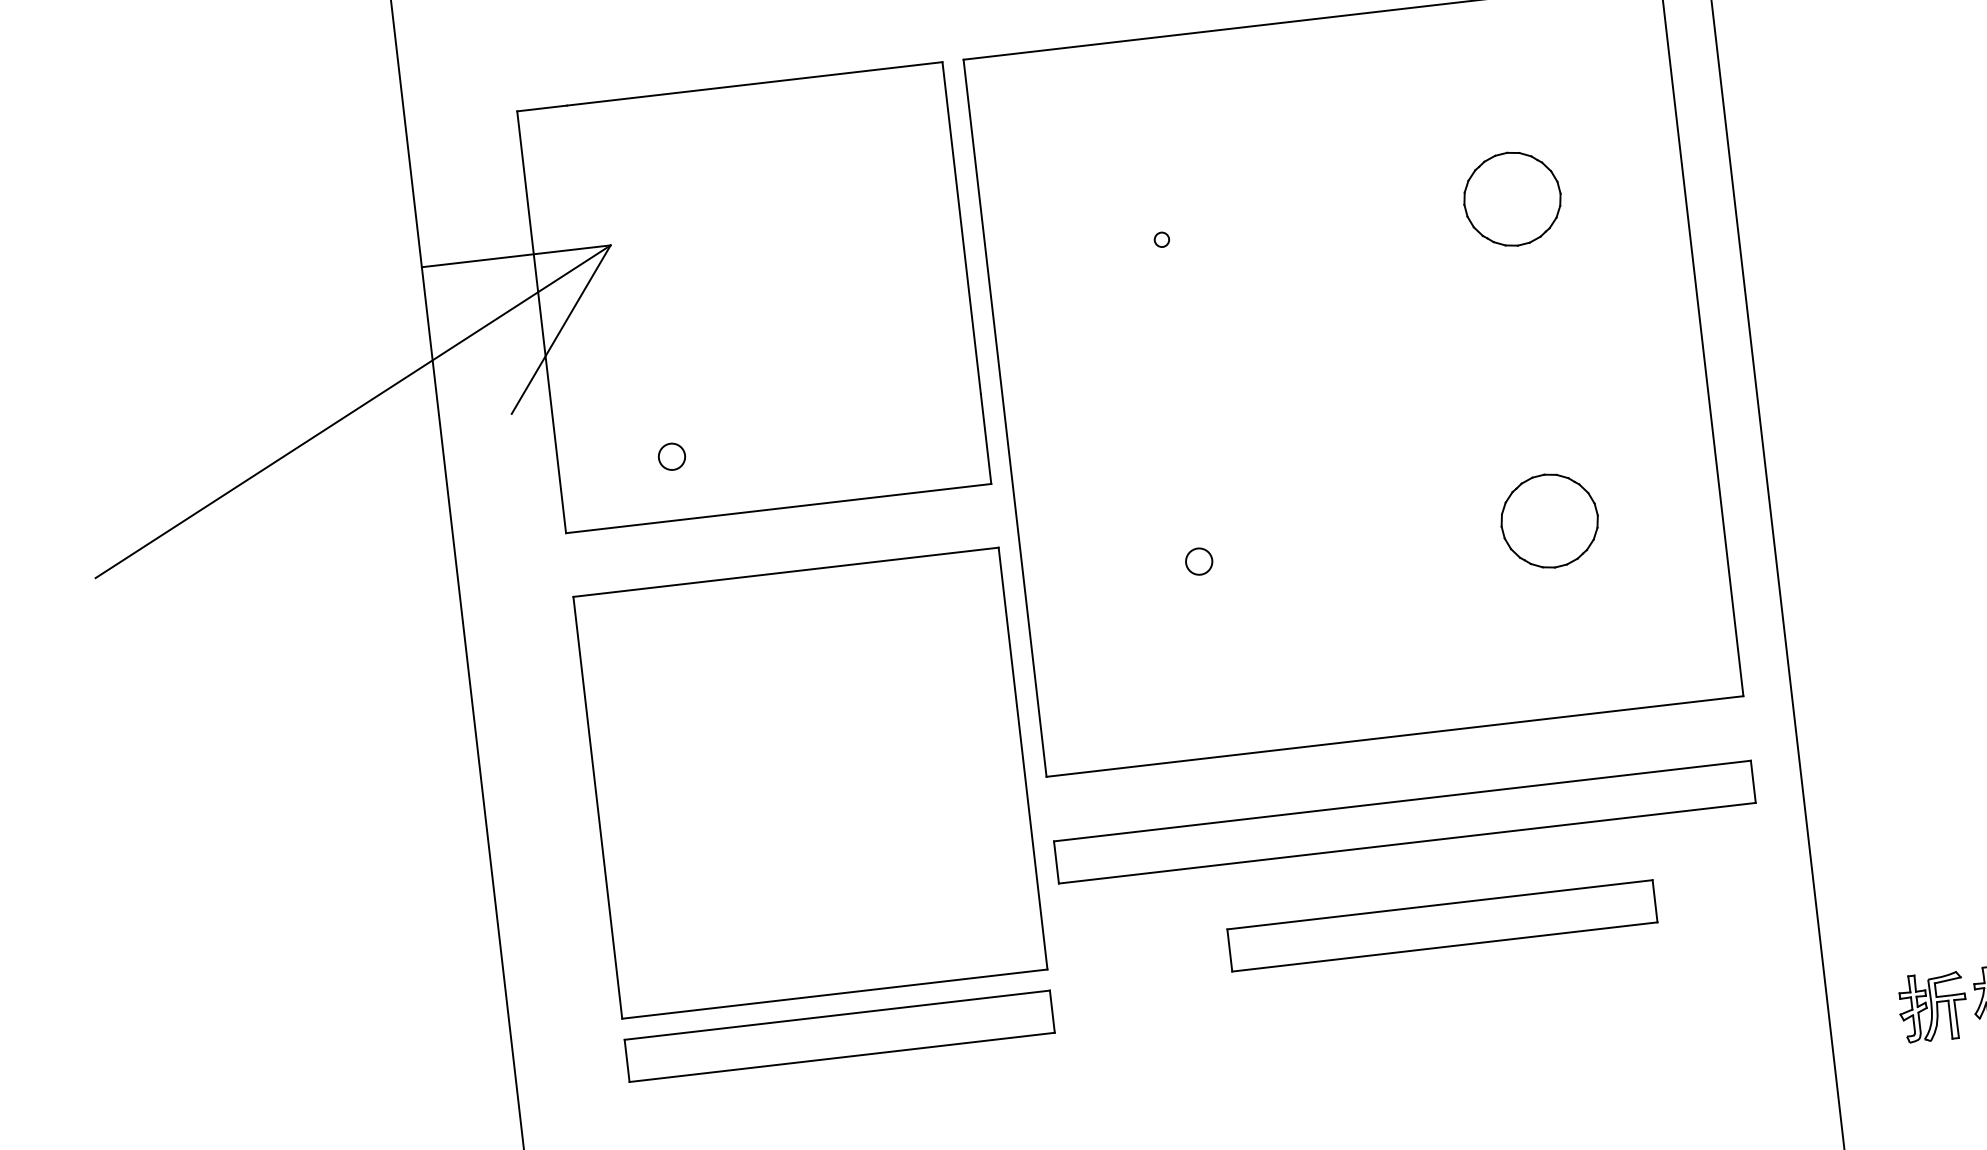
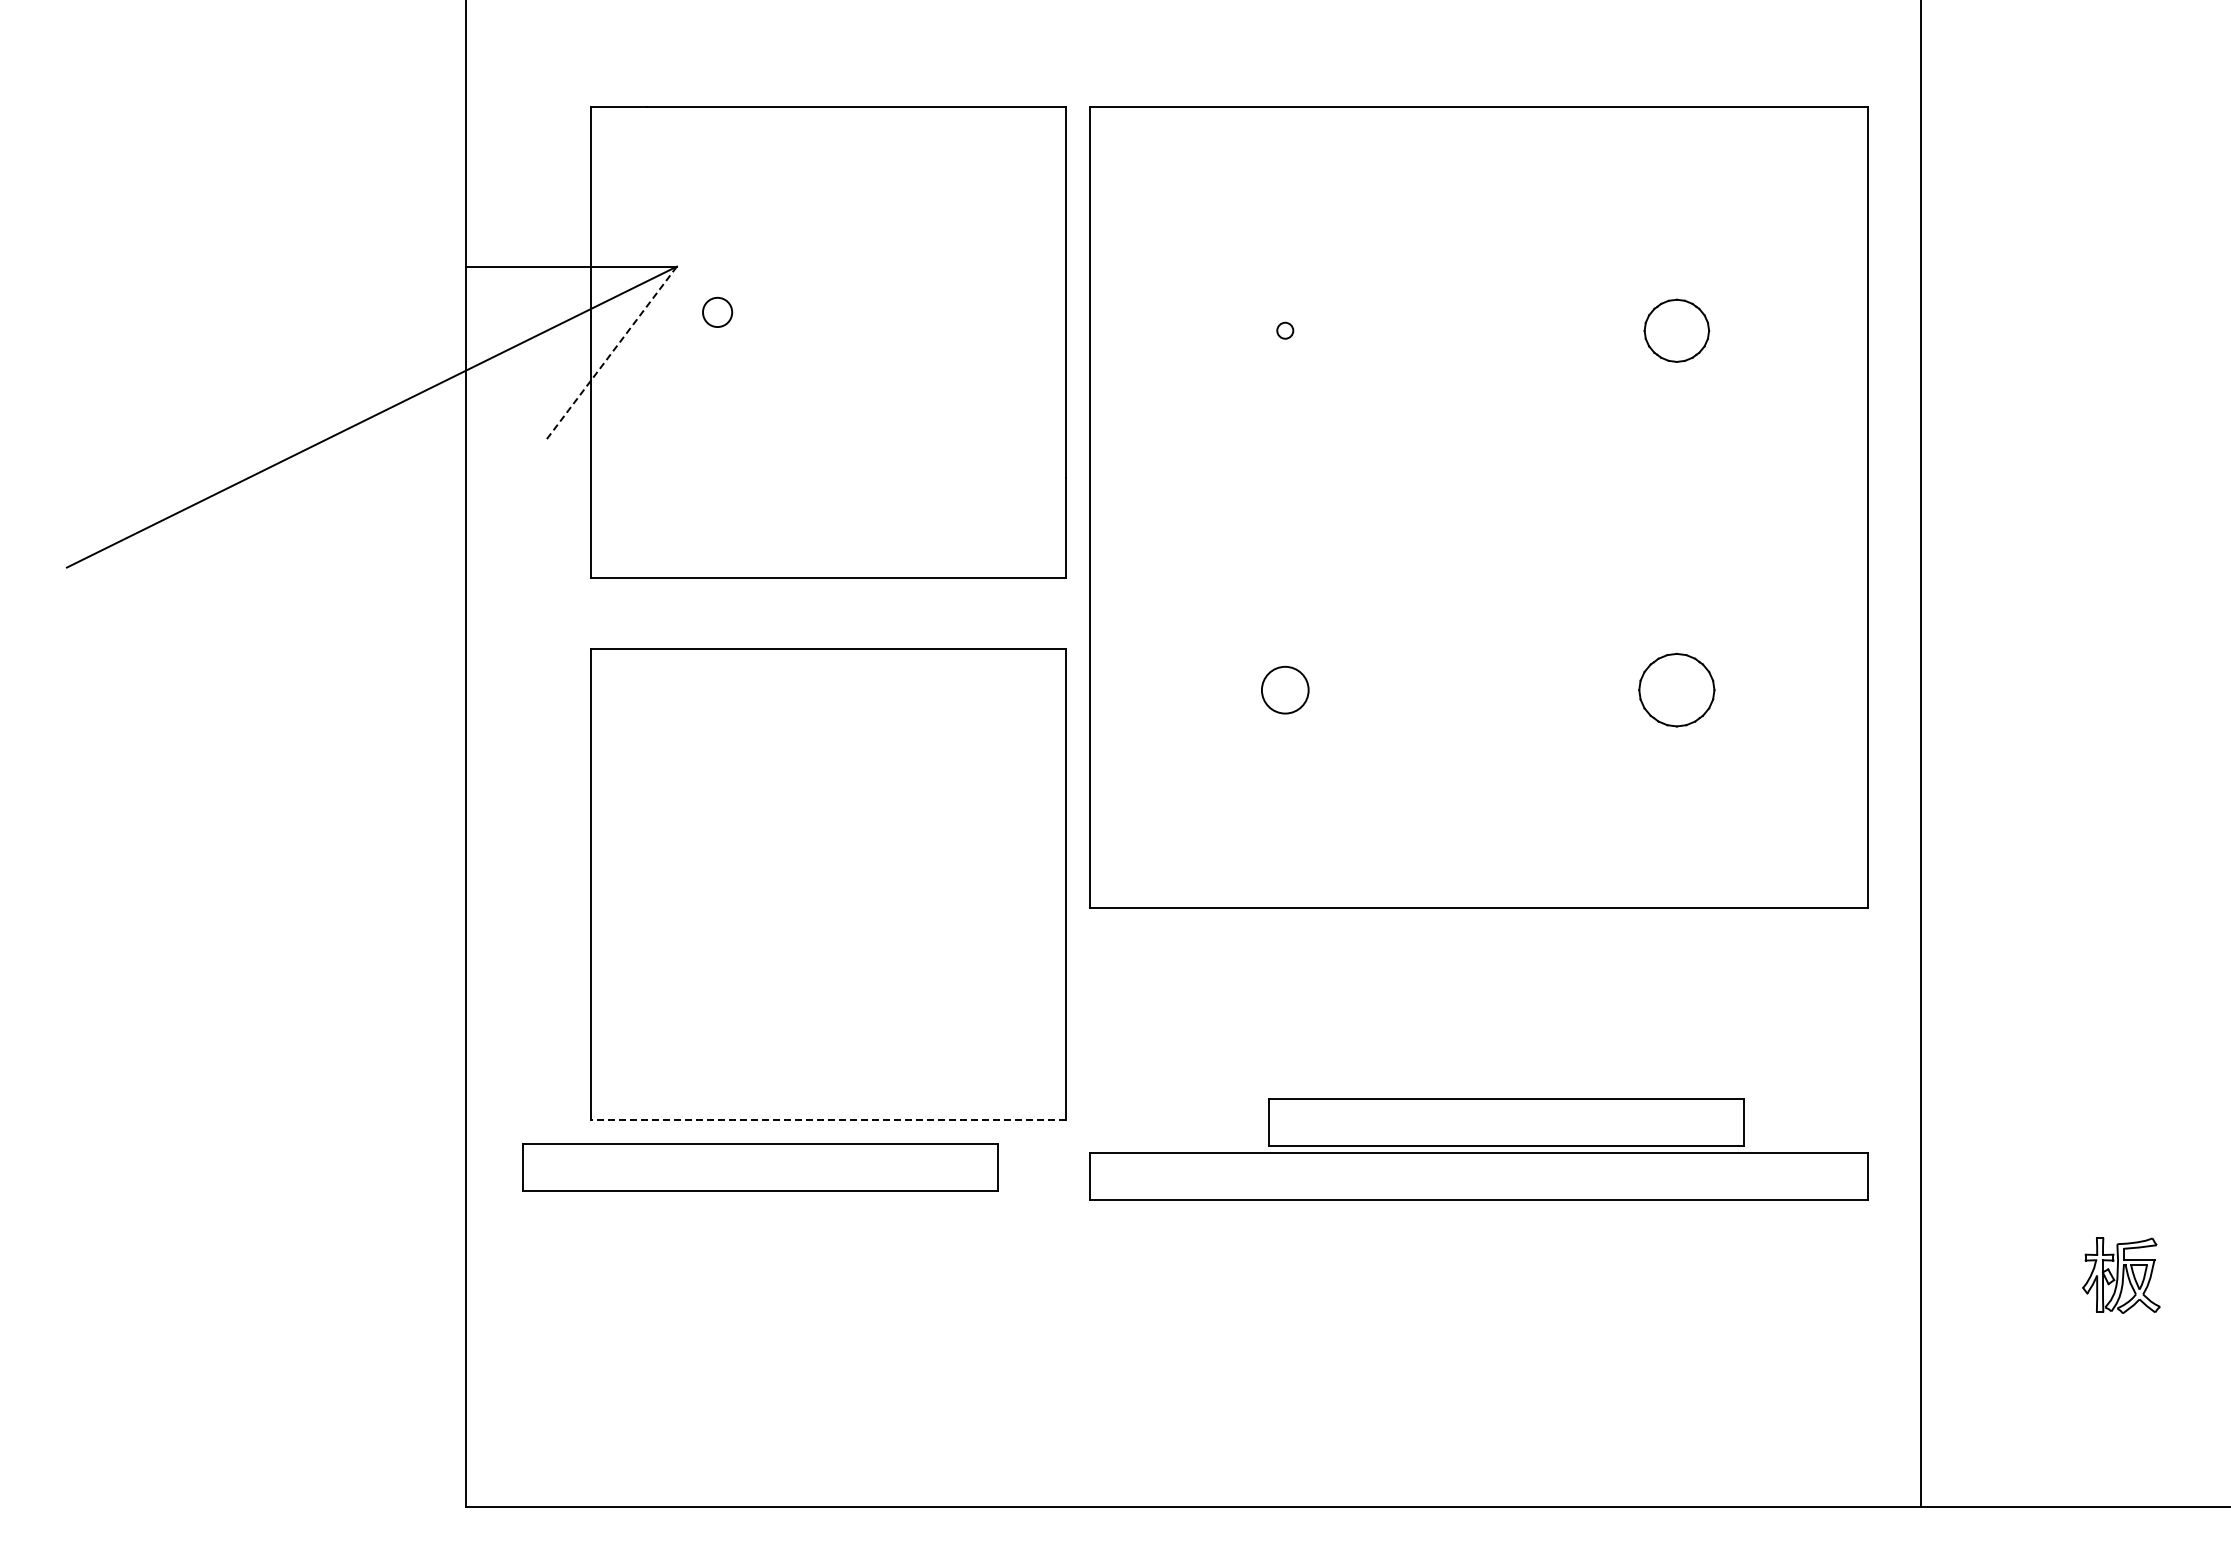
part: (1512, 199) -> (1676, 330), size x0.6
line: (561, 329) -> (611, 353), solid -> dashed
circle: (671, 456) -> (717, 312), moved
part: (1549, 520) -> (1676, 689), size x0.7
circle: (1198, 561) -> (1284, 689), size x1.6
part: (1404, 822) -> (1478, 1176), moved
line: (834, 994) -> (828, 1120), solid -> dashed
part: (1932, 1006) -> (2036, 1274), removed
part: (839, 1036) -> (760, 1167), moved

